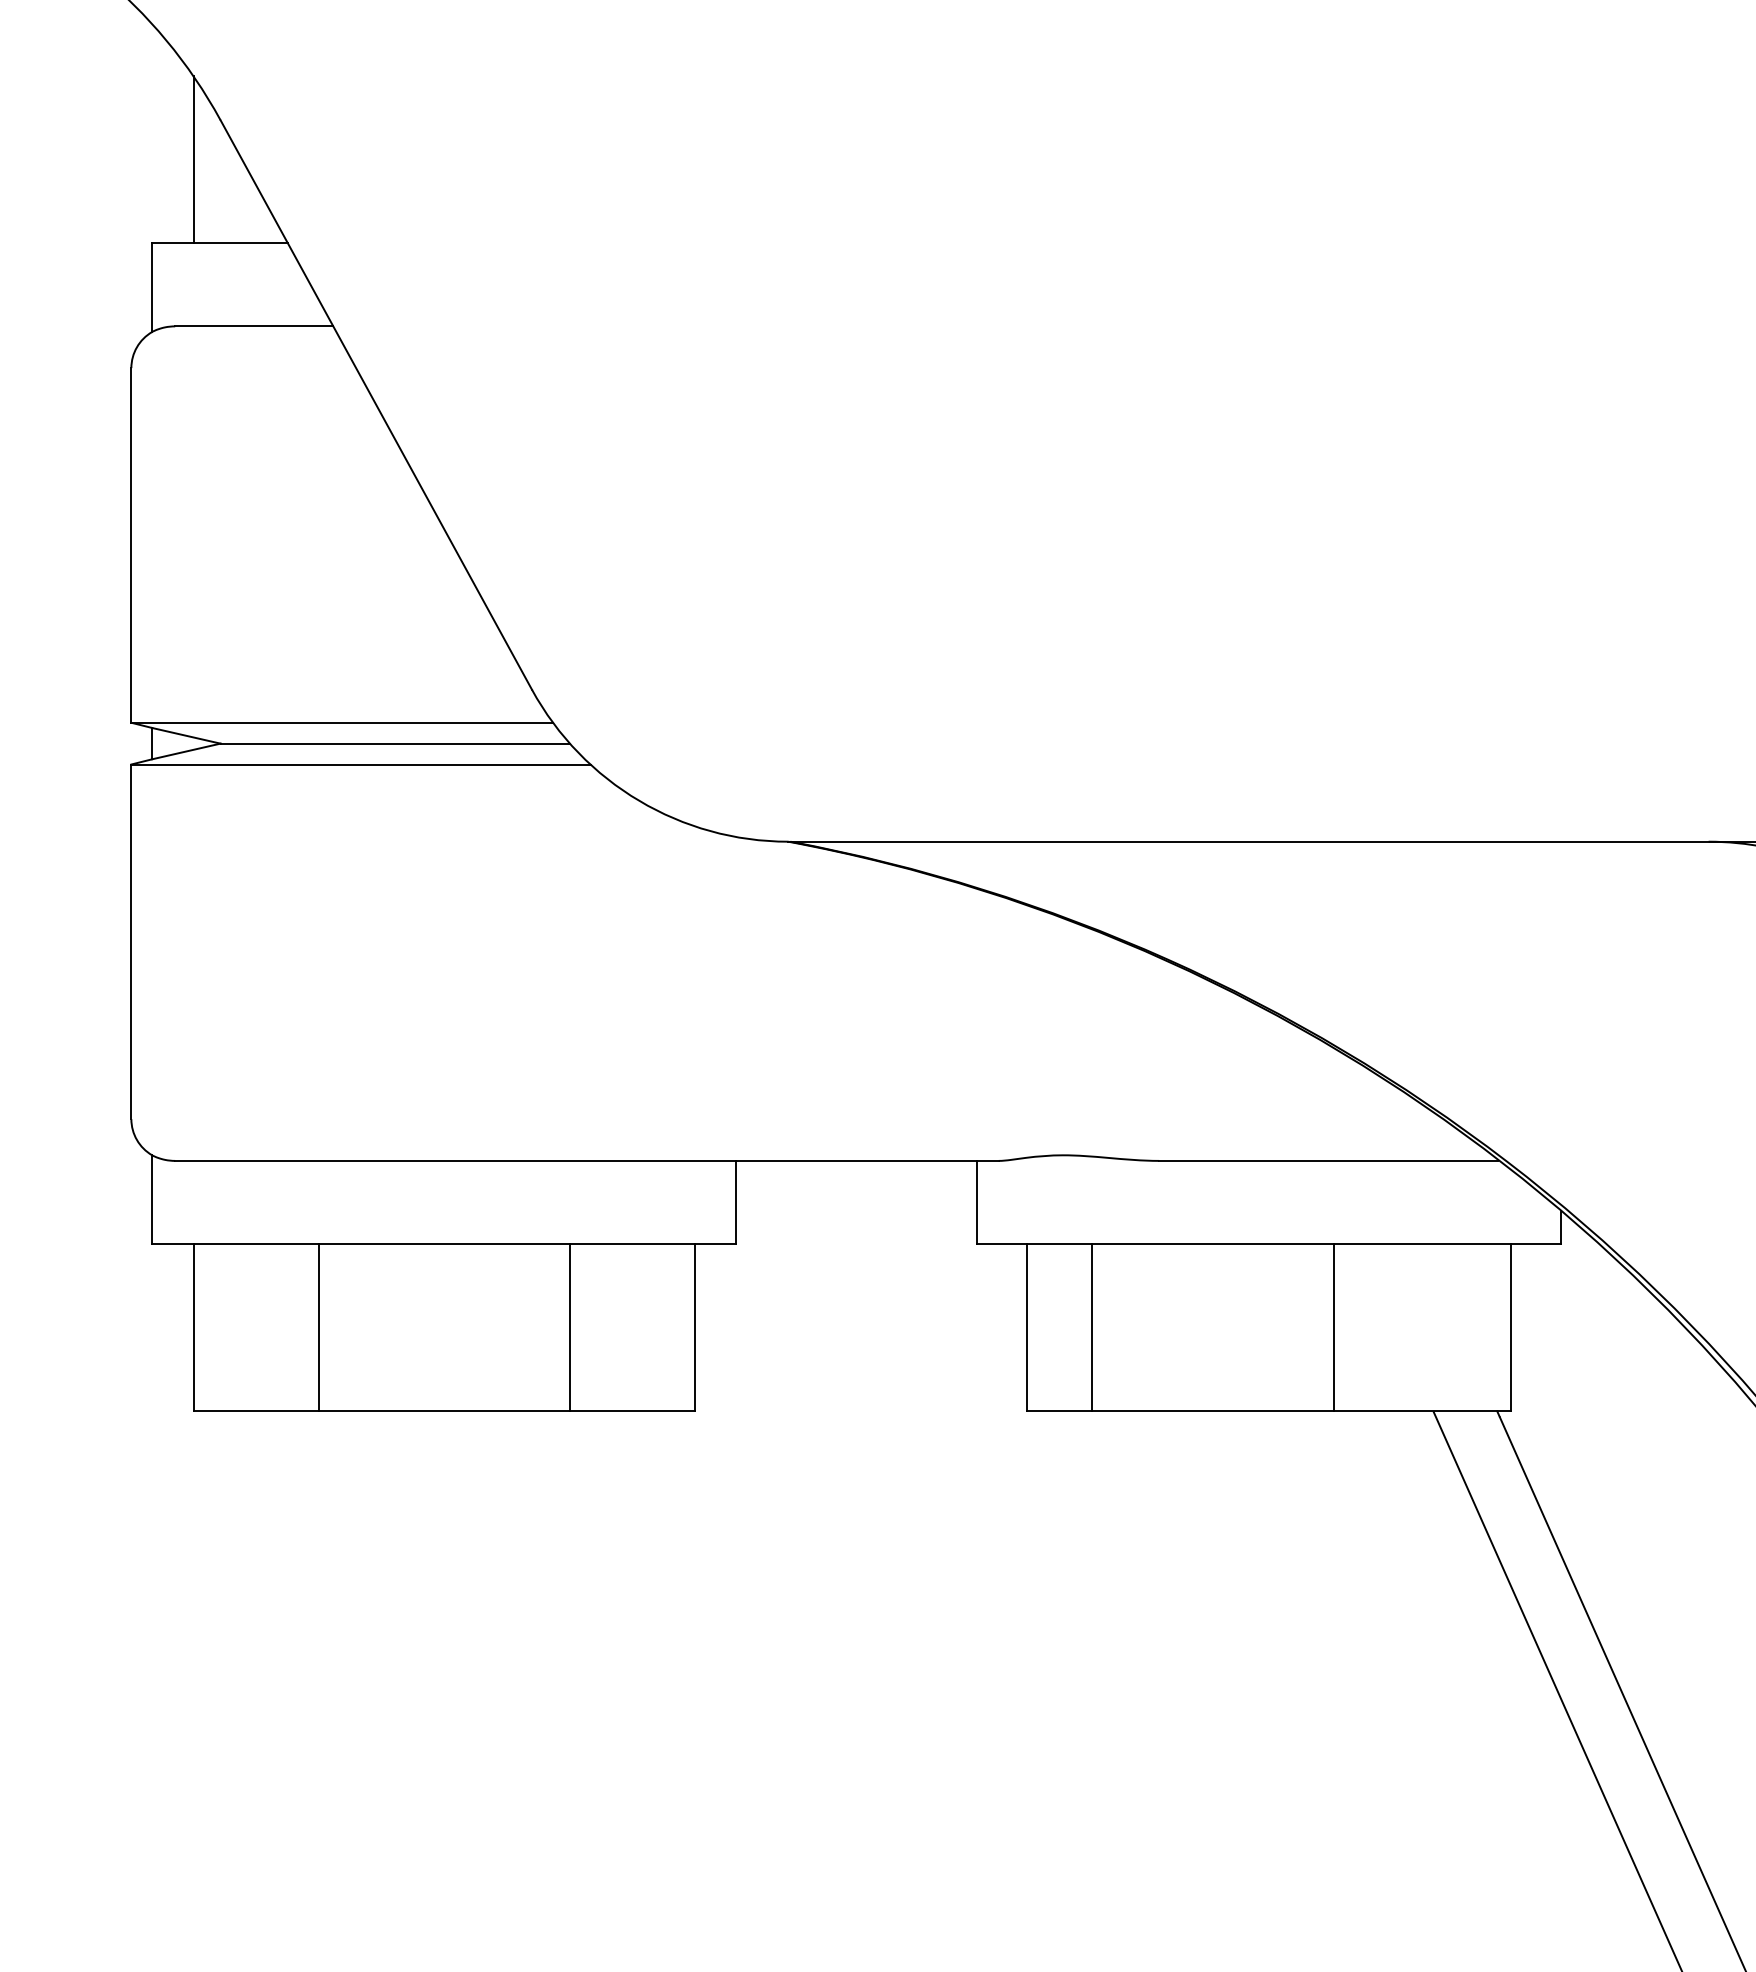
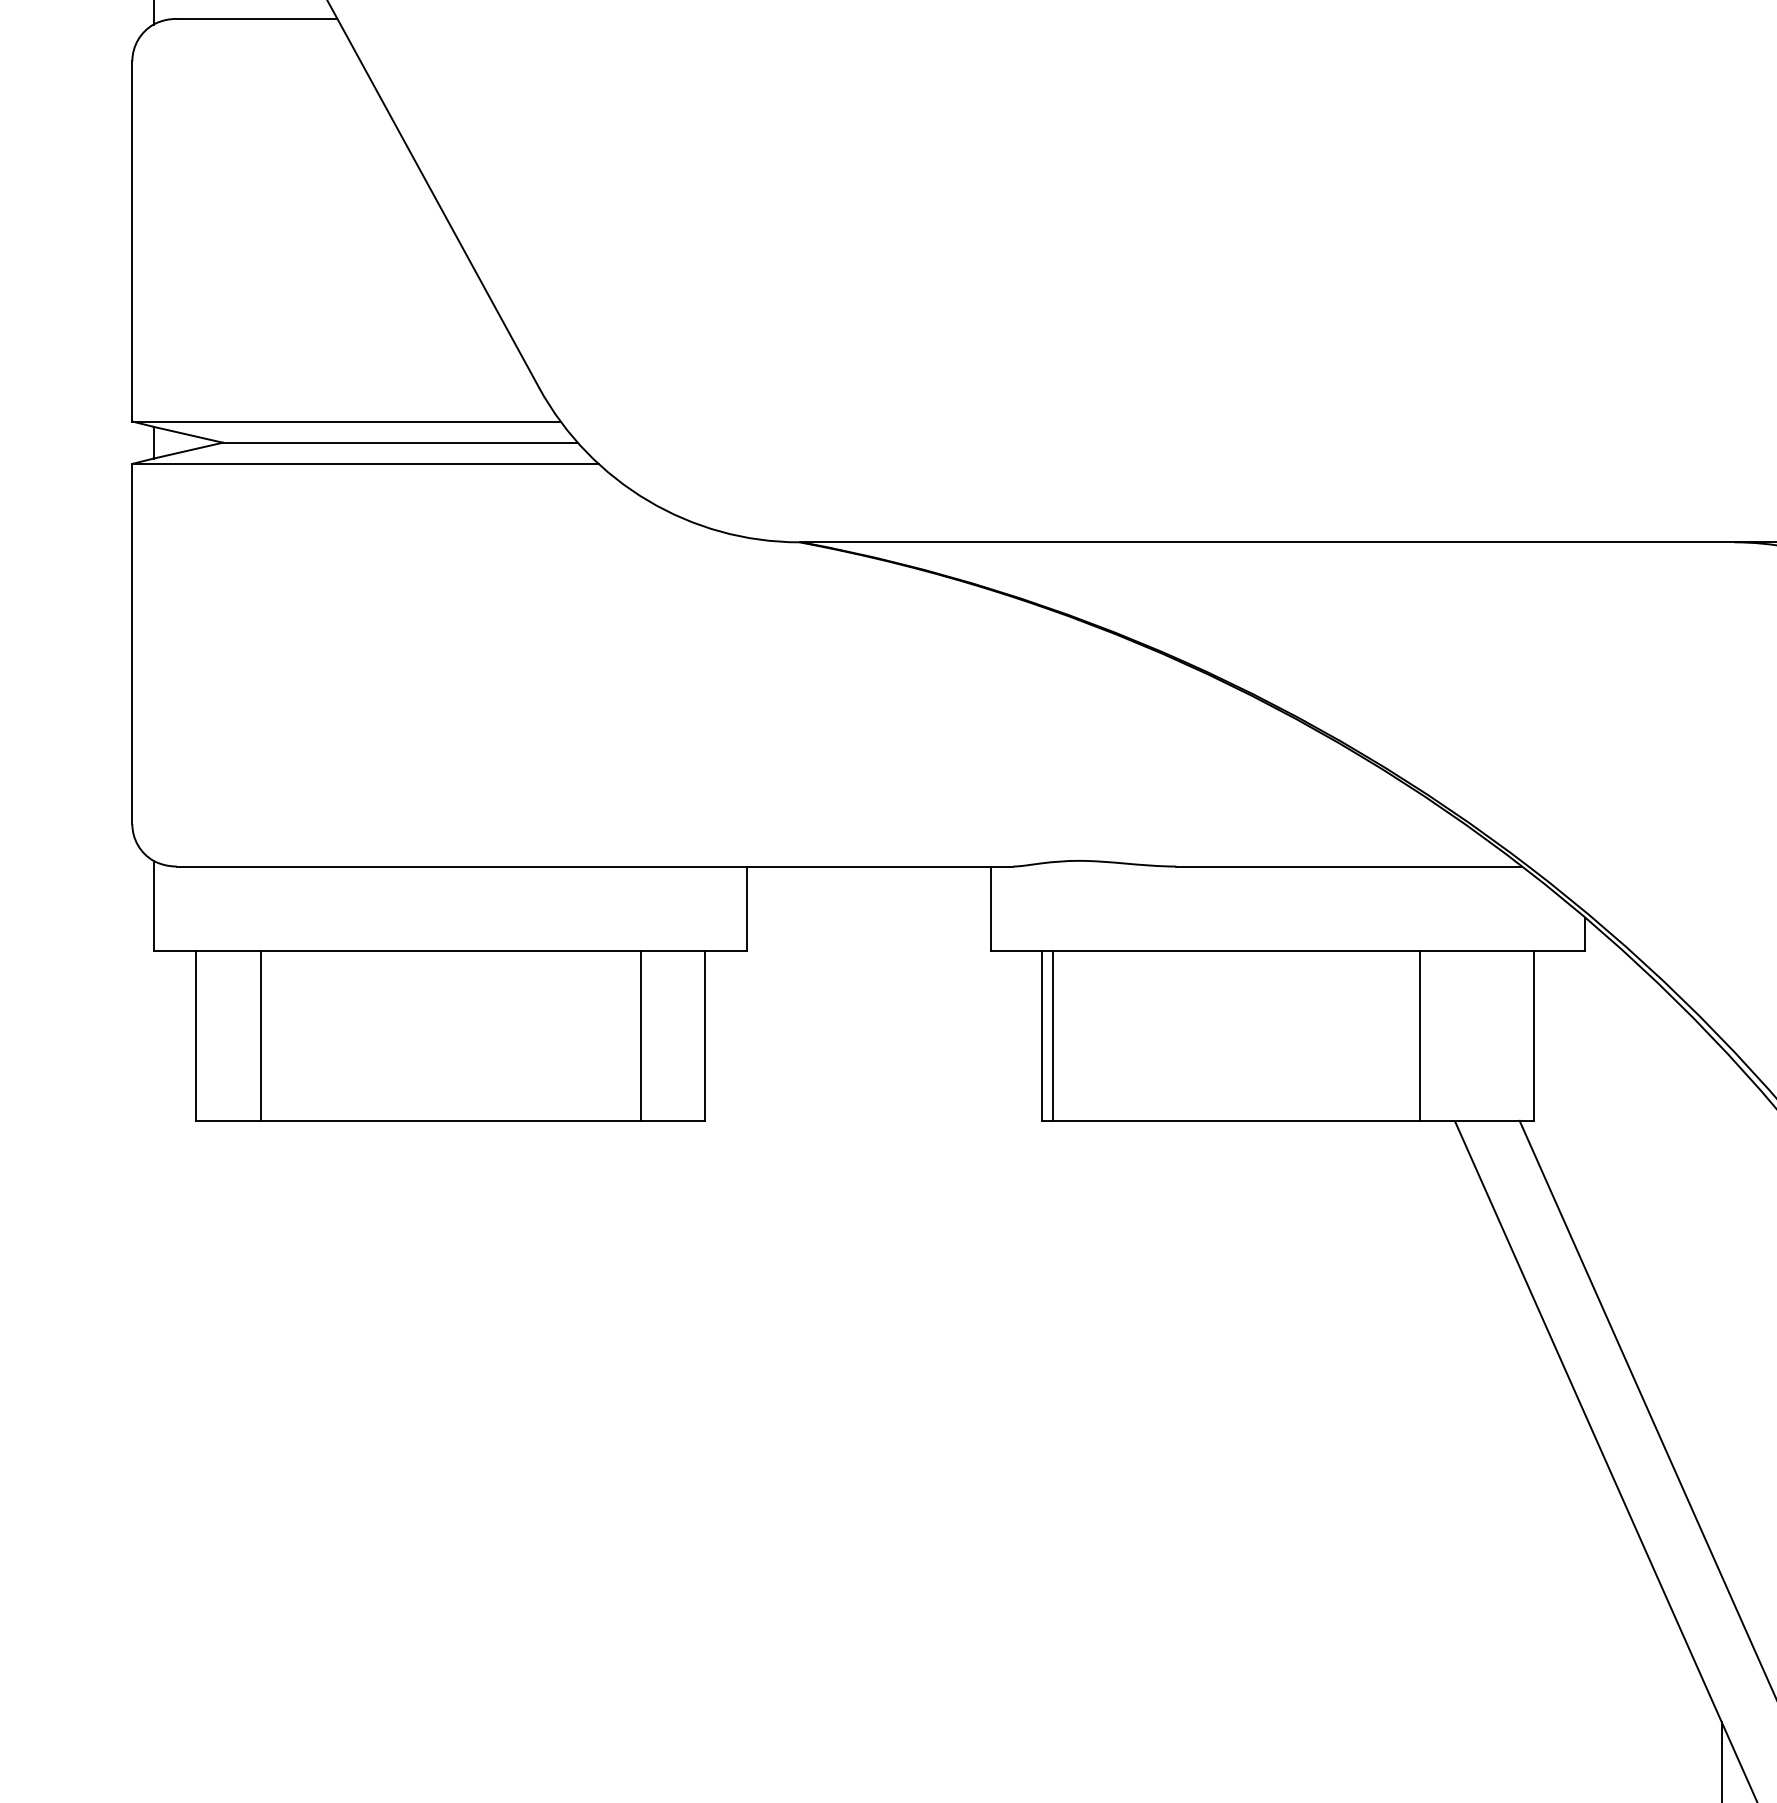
line: (319, 1327) -> (261, 1035), moved
line: (569, 1327) -> (641, 1035), moved
line: (1092, 1327) -> (1053, 1035), moved
line: (1334, 1327) -> (1420, 1035), moved

